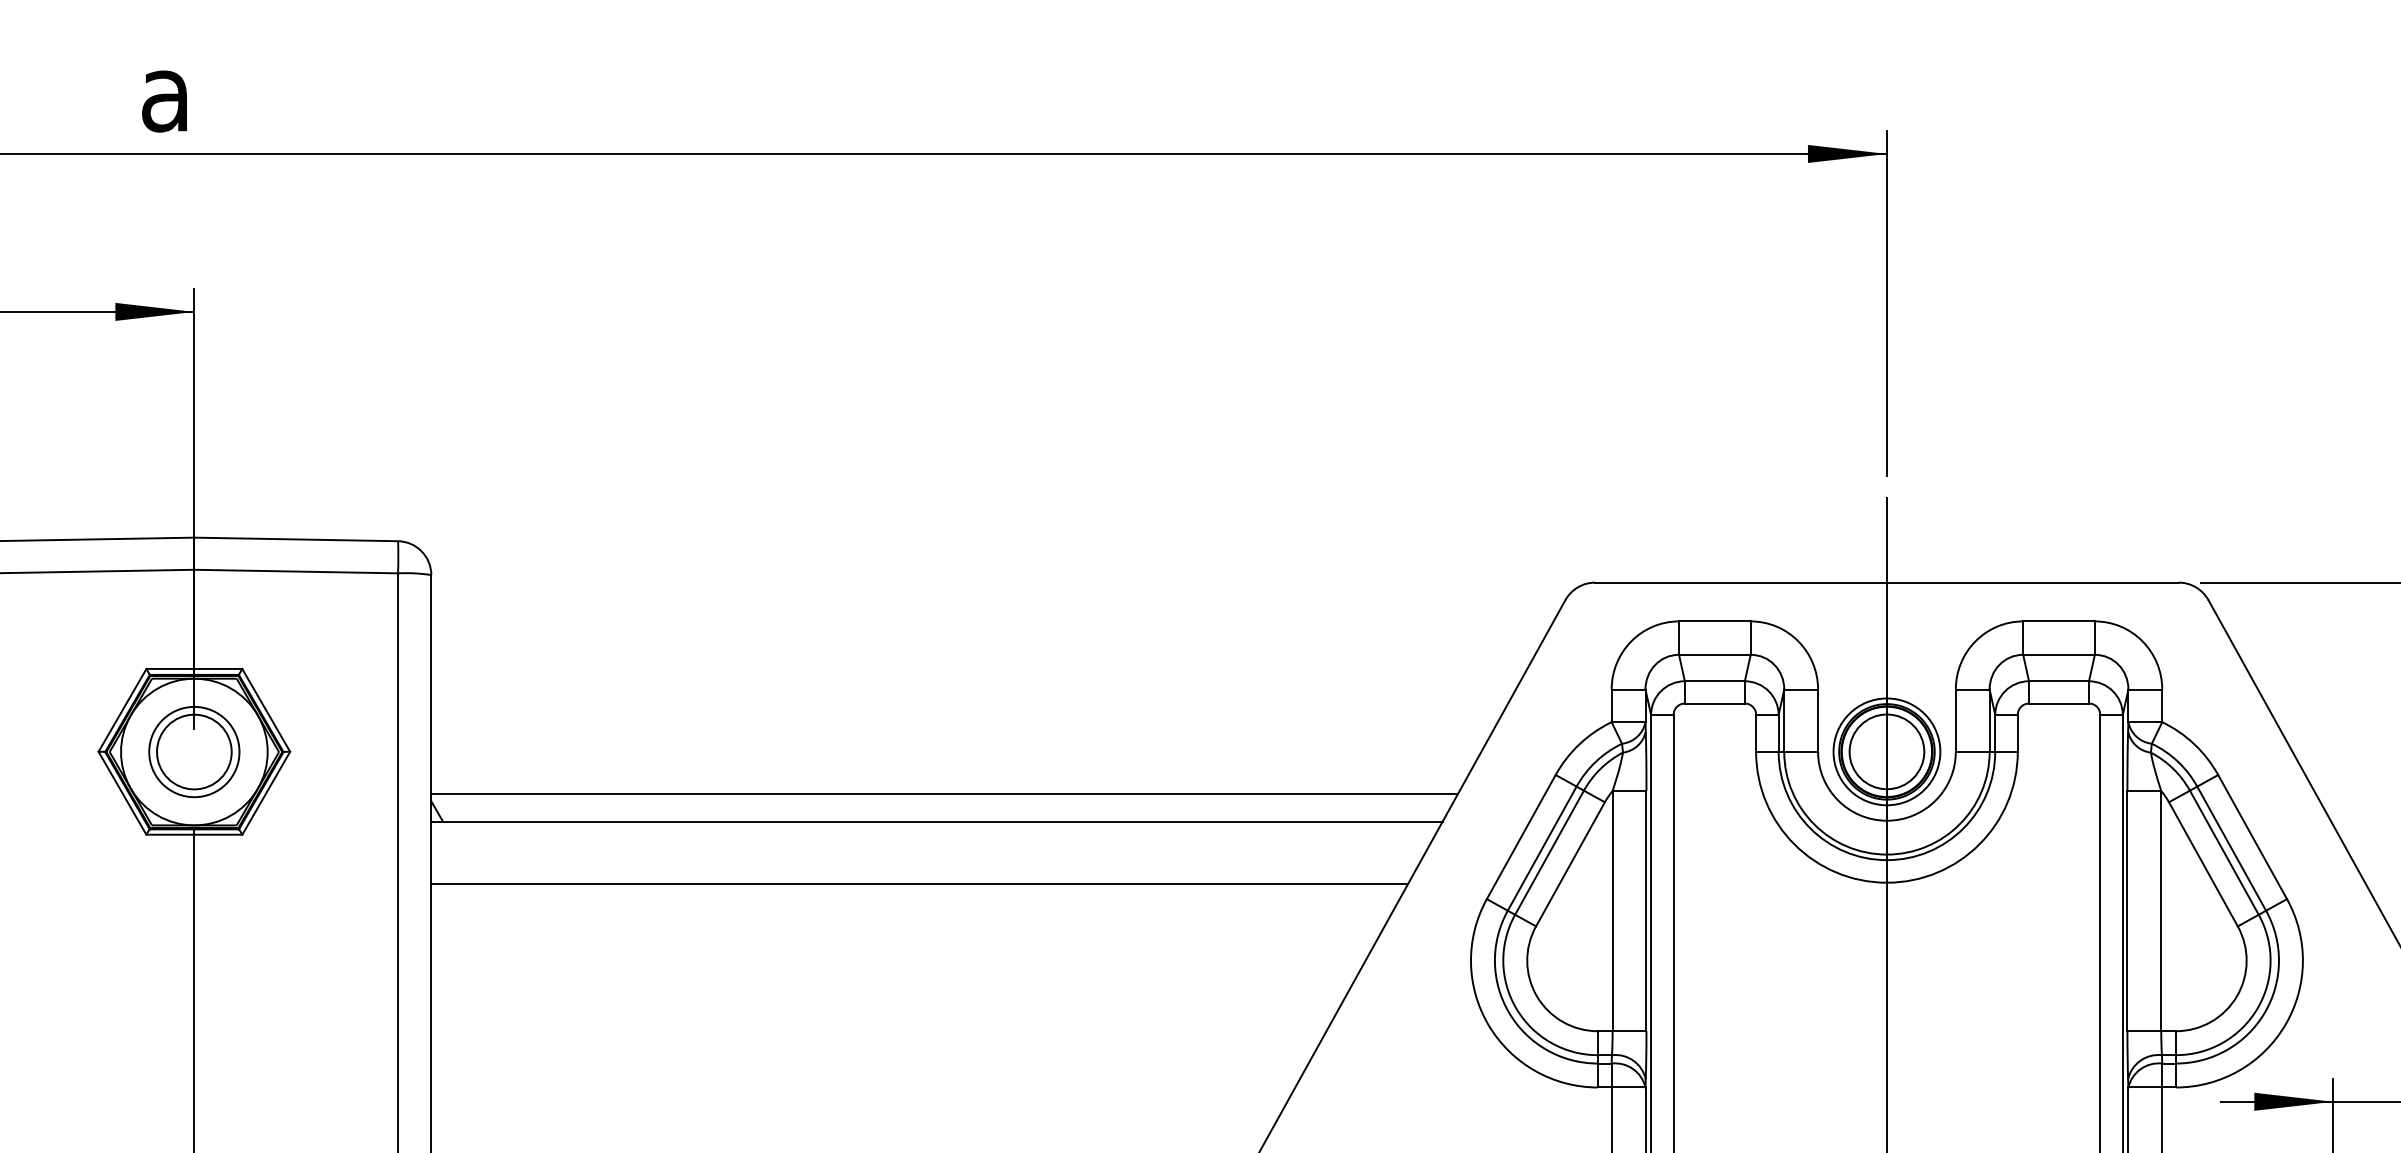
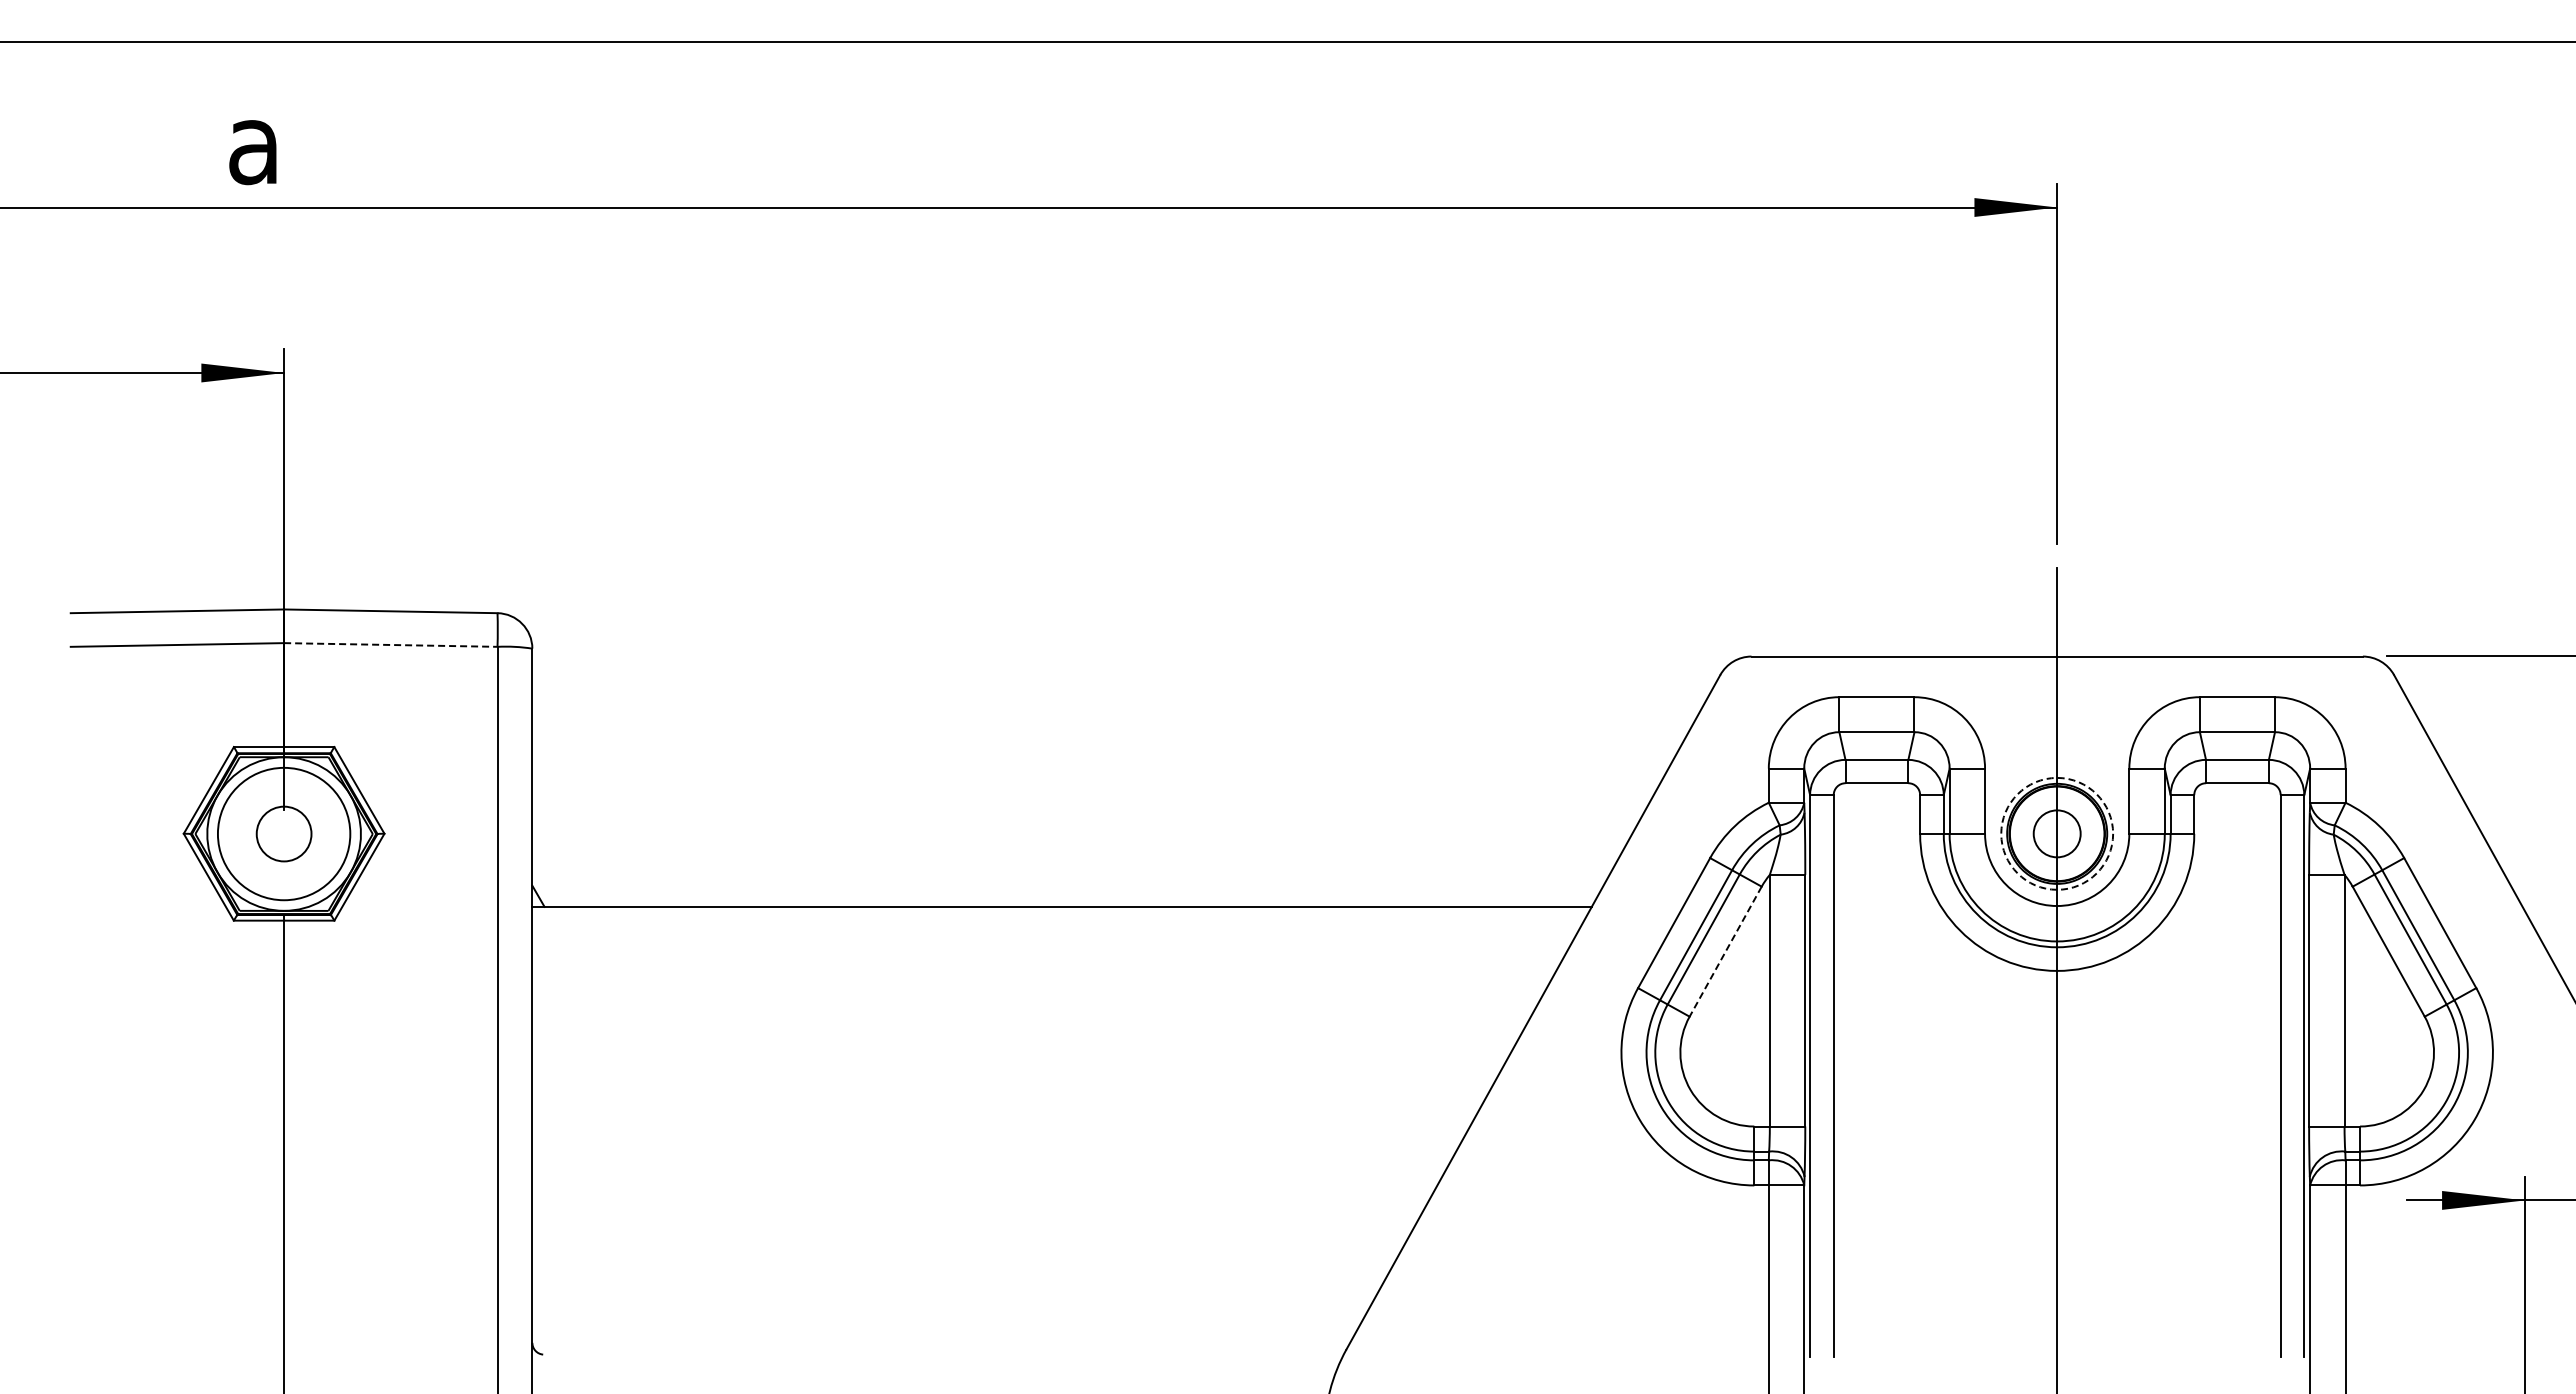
line: (295, 571) -> (390, 644), solid -> dashed
circle: (193, 751) -> (283, 833), size x1.4
circle: (194, 751) -> (284, 833), size x0.7
circle: (1887, 751) -> (2057, 833), size x0.6
circle: (1887, 751) -> (2057, 833), solid -> dashed
line: (944, 793) -> (1069, 877), removed
line: (1570, 865) -> (1725, 952), solid -> dashed
line: (919, 883) -> (1043, 971), removed

